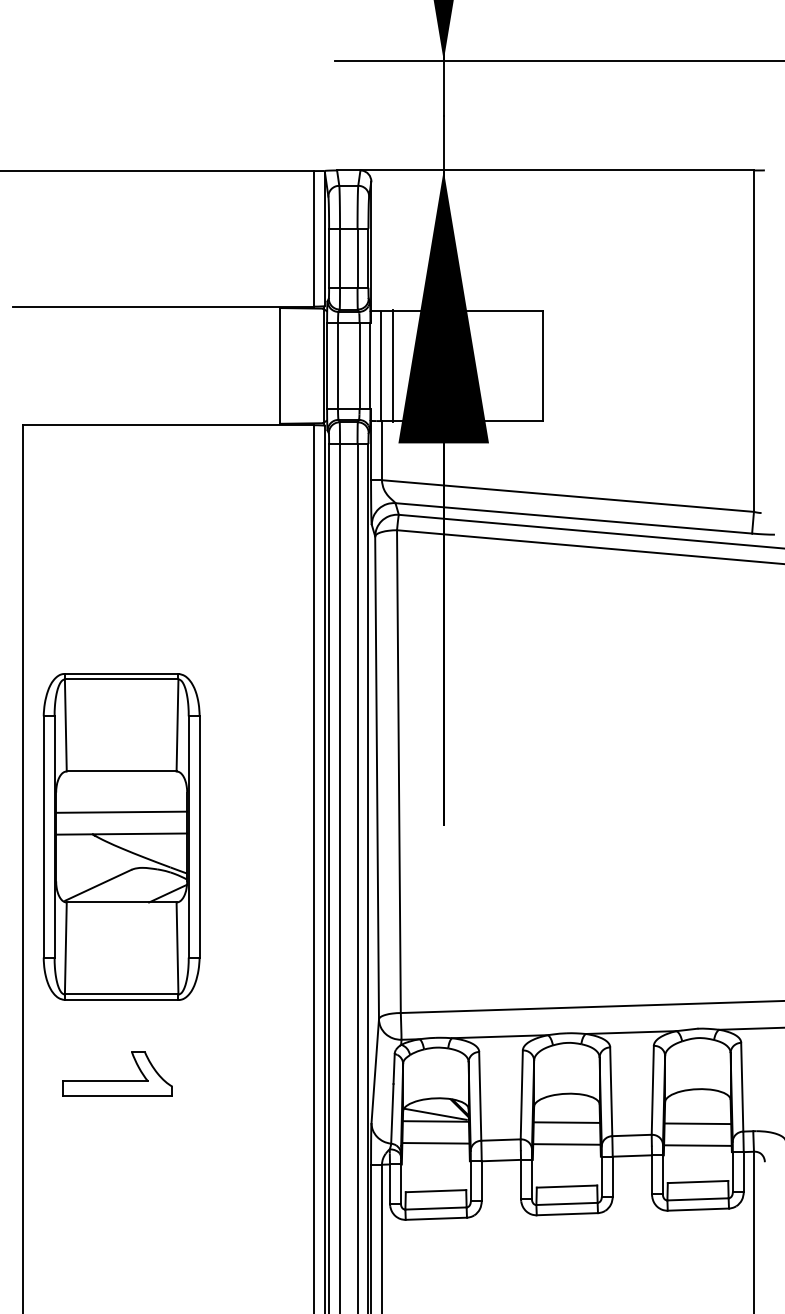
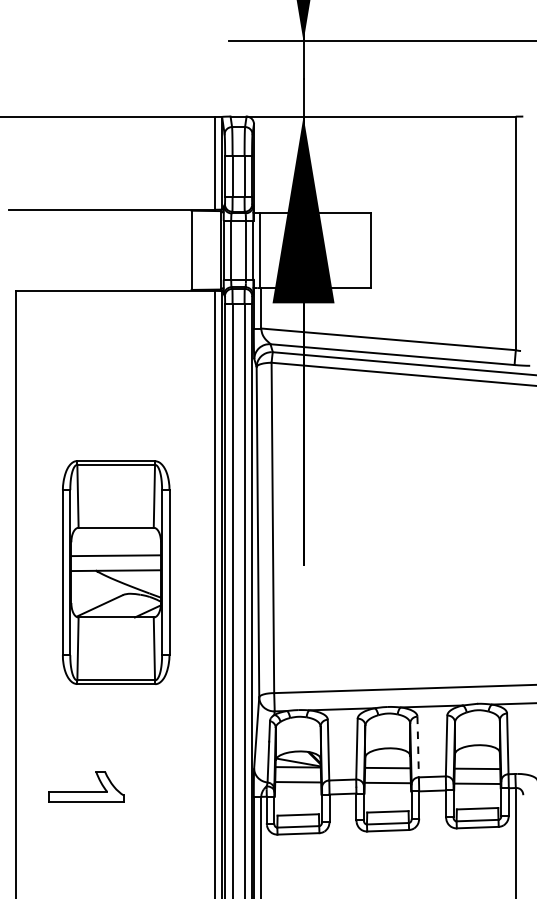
line: (392, 364) -> (268, 249), removed
part: (122, 836) -> (116, 572), moved
part: (117, 1073) -> (86, 786), moved
line: (611, 1092) -> (418, 747), solid -> dashed

